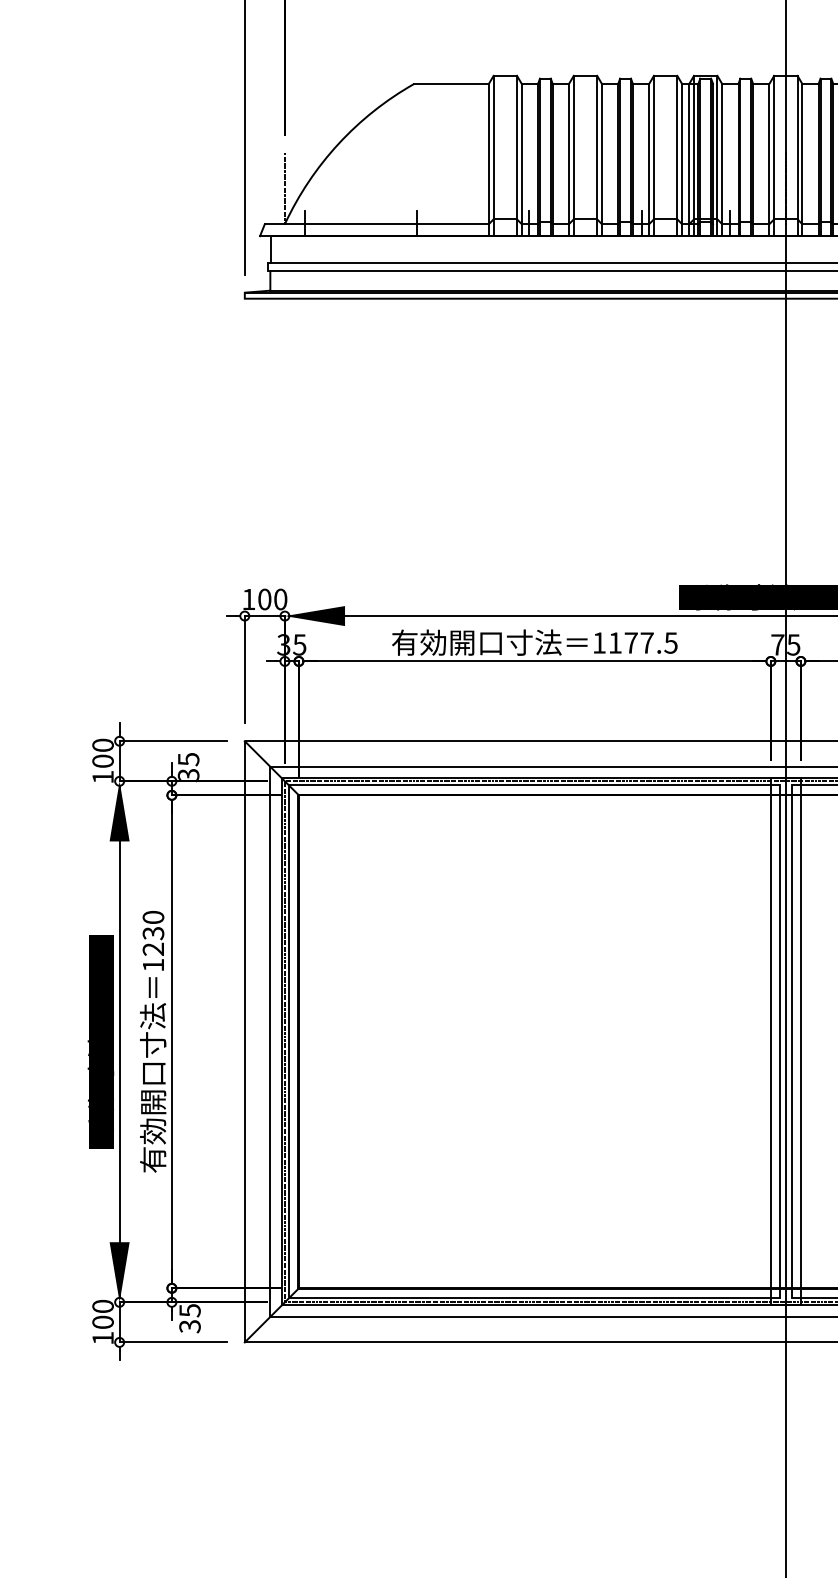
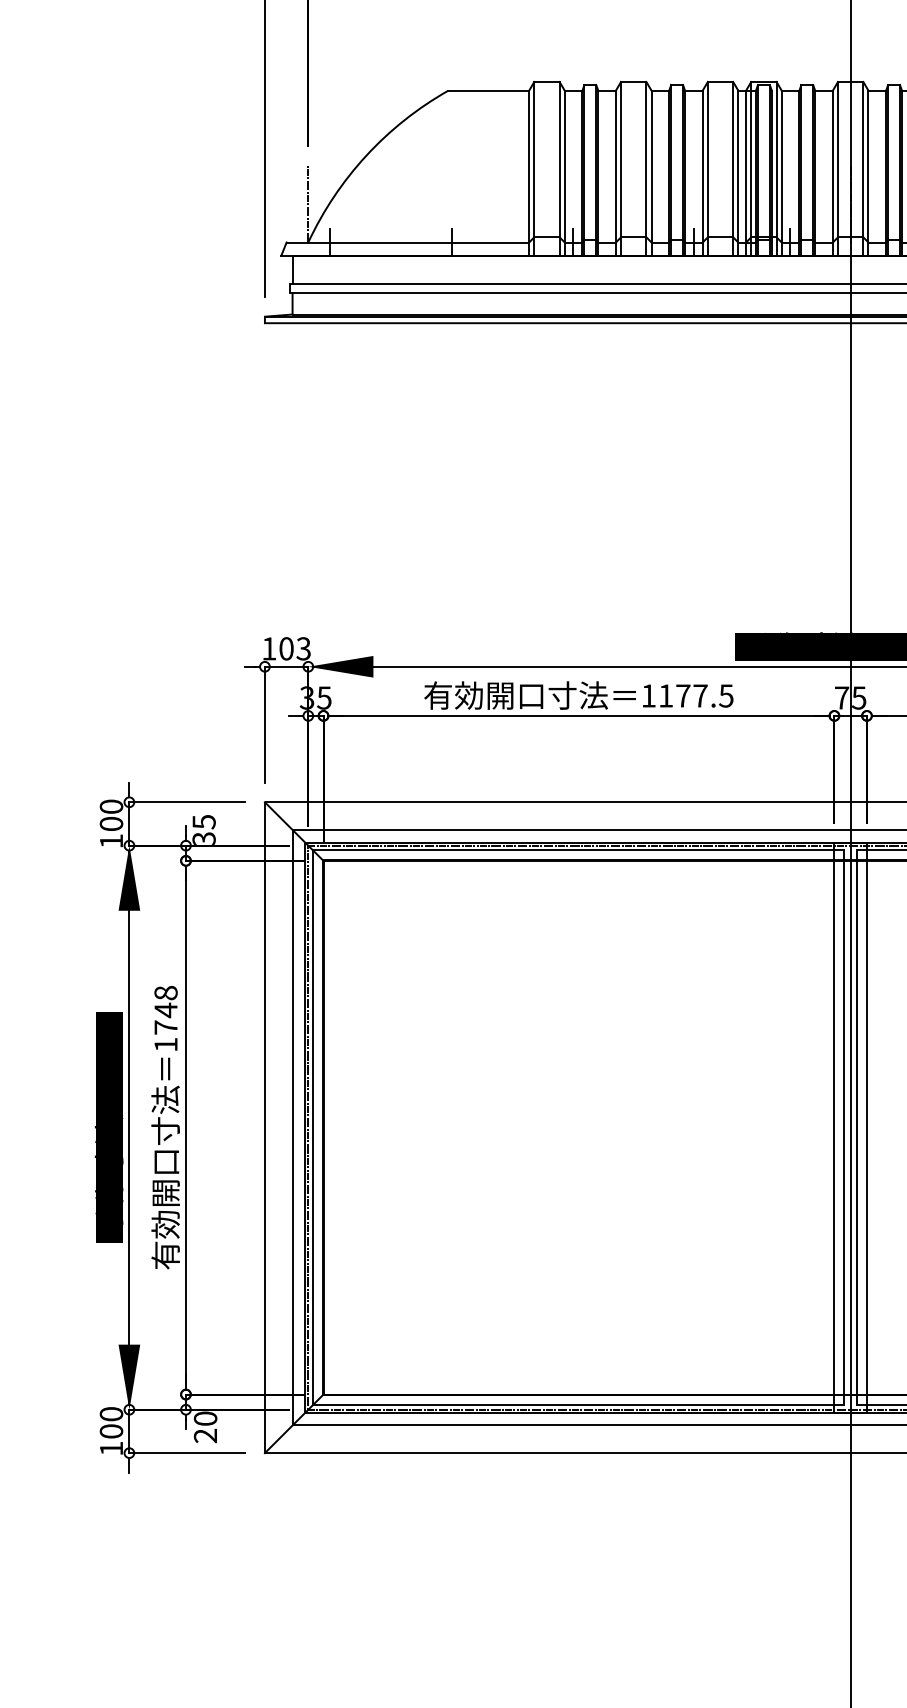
text: (280, 599) -> (303, 648), 100 -> 103
text: (152, 933) -> (165, 1010), 1230 -> 1748
text: (189, 1318) -> (205, 1427), 35 -> 20

